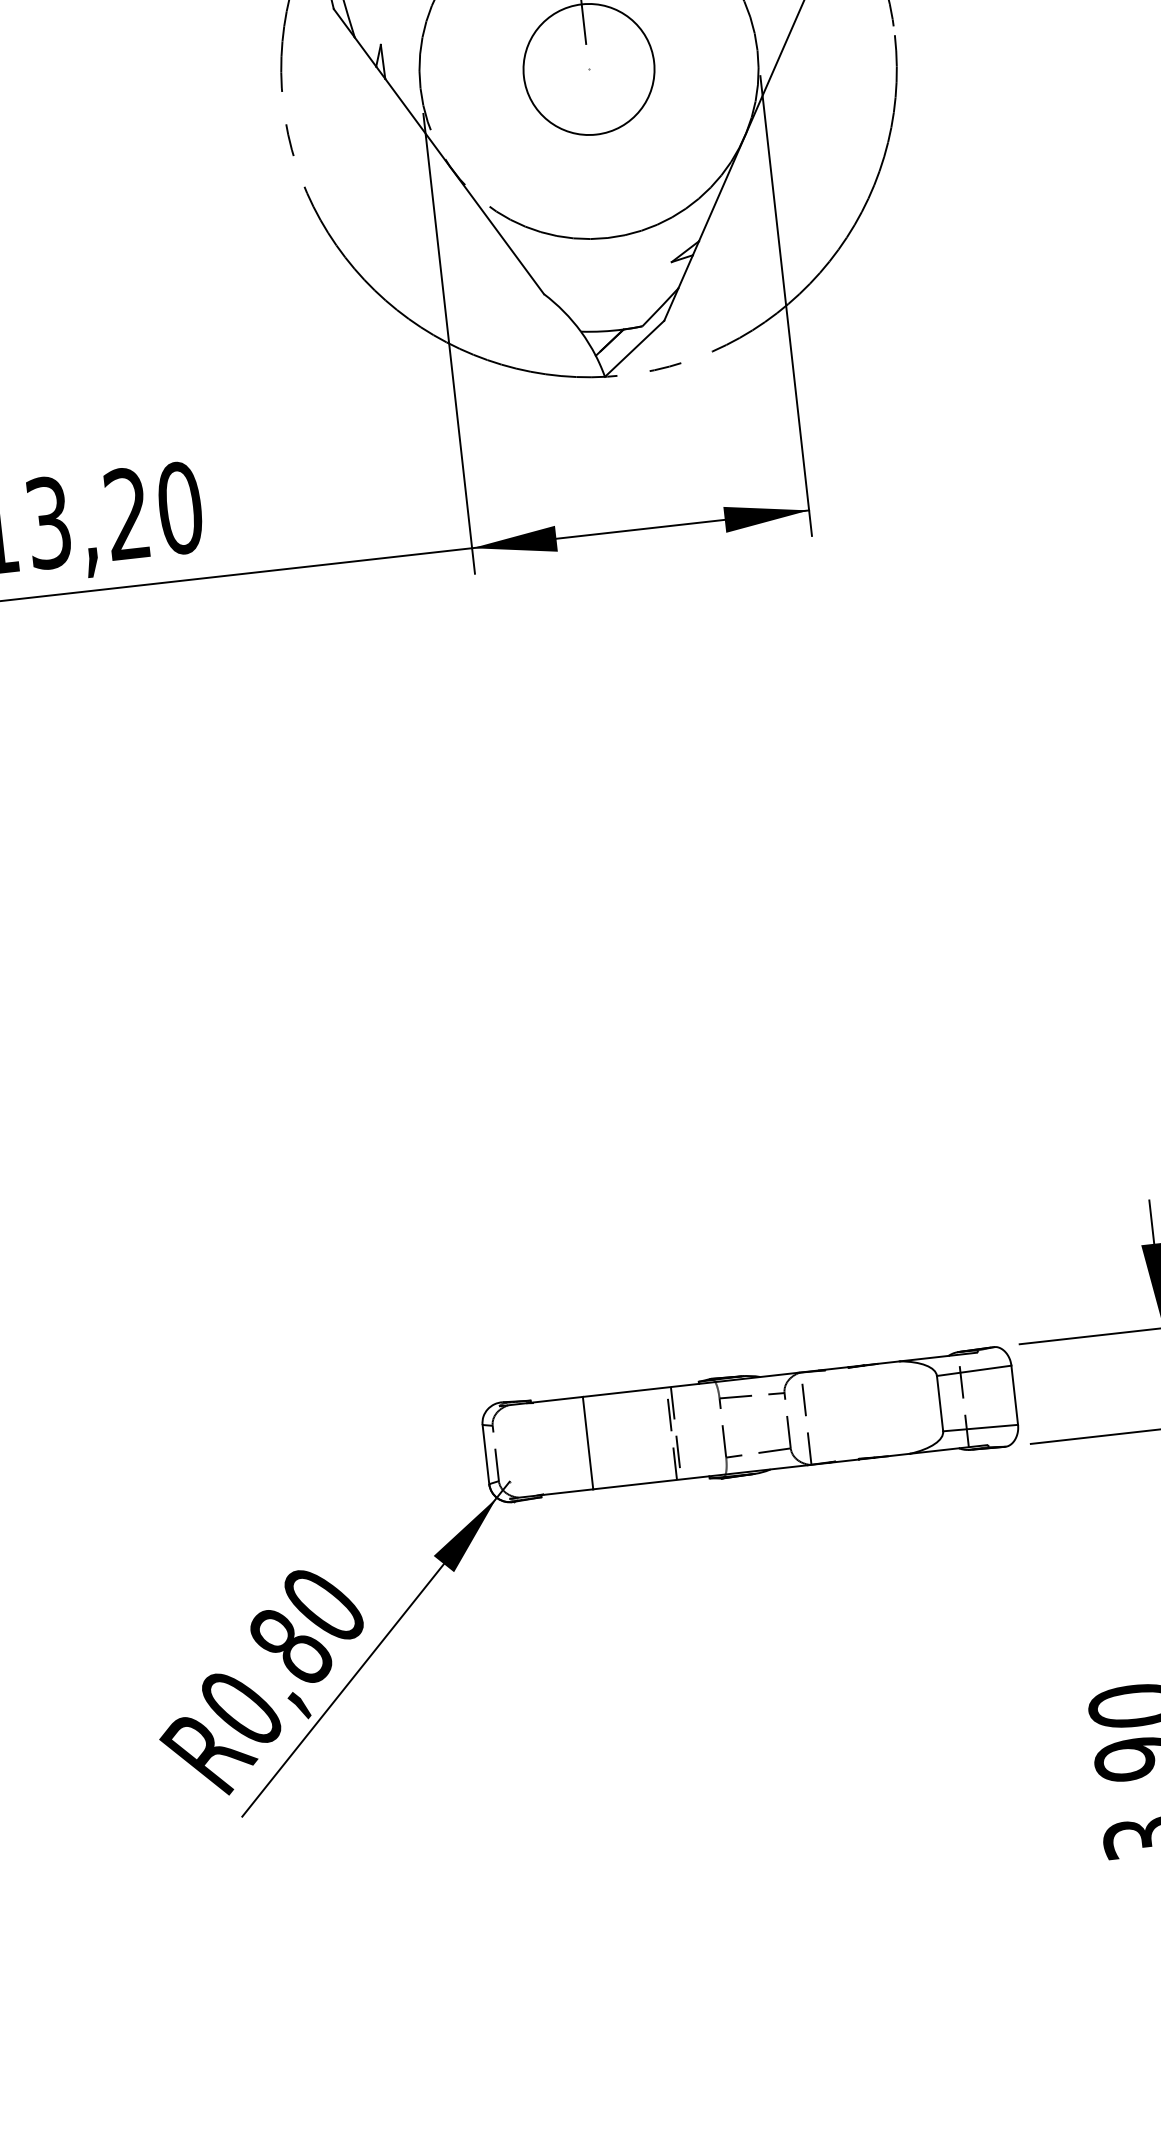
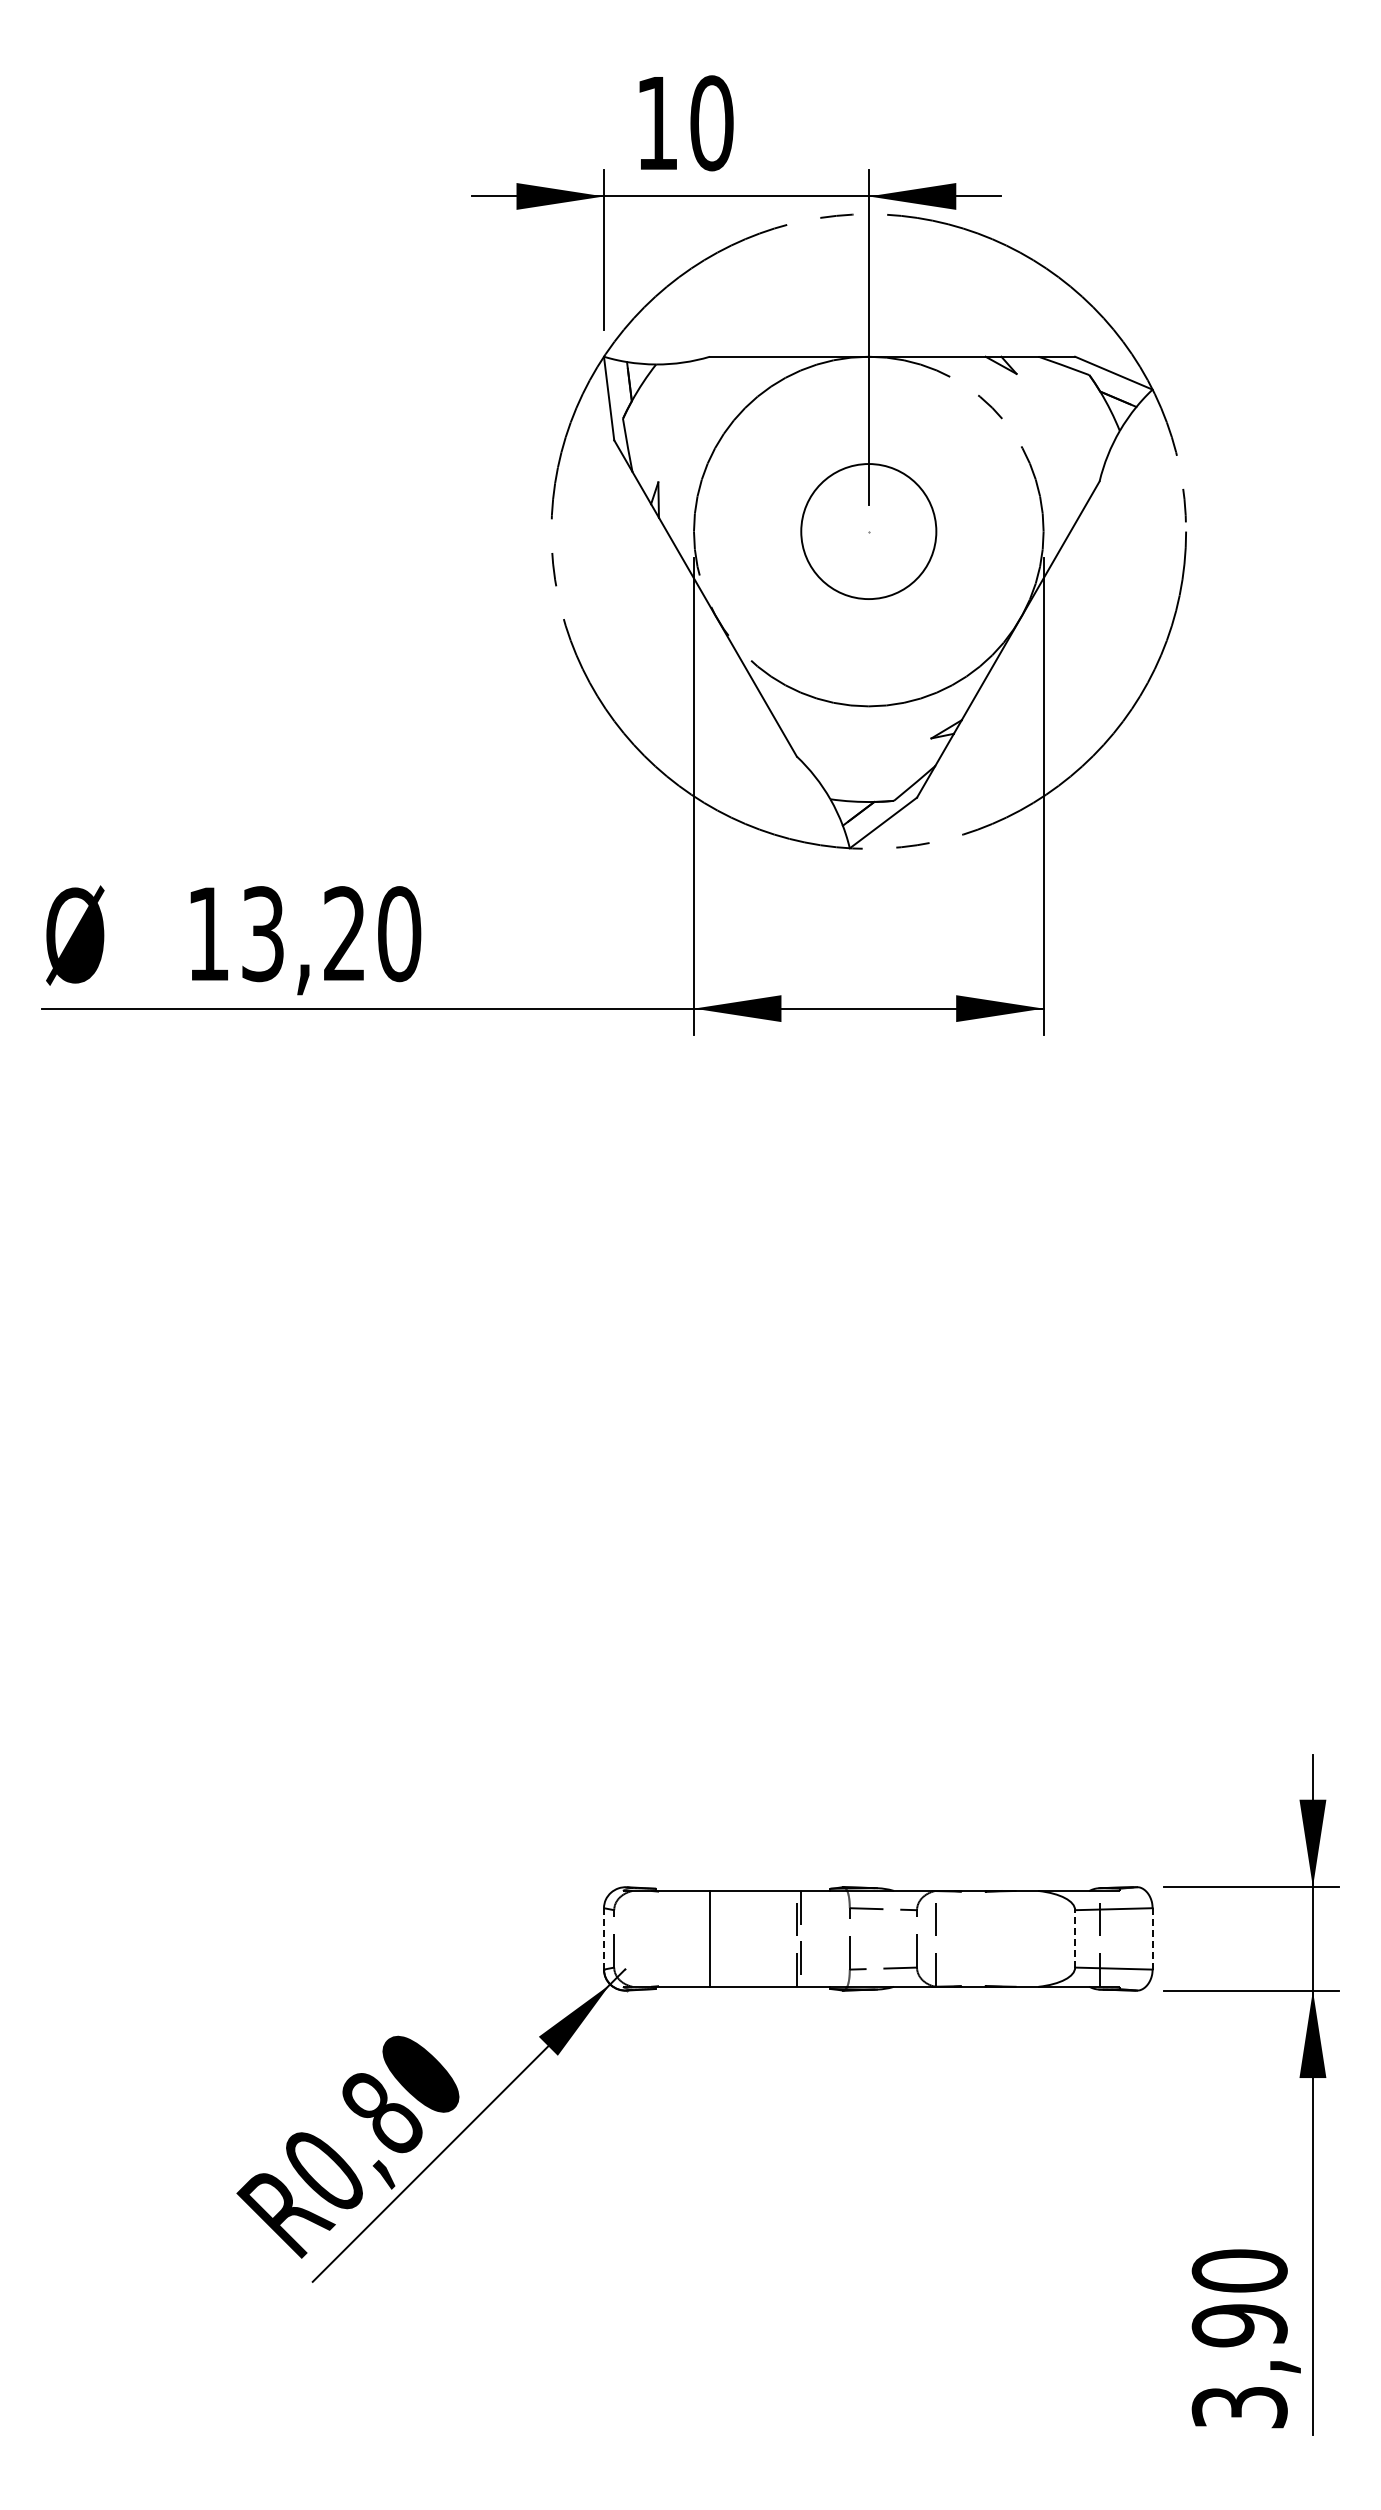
line: (1014, 1394) -> (1152, 1938), solid -> dashed
line: (940, 1403) -> (1075, 1938), solid -> dashed
line: (485, 1454) -> (603, 1938), solid -> dashed

